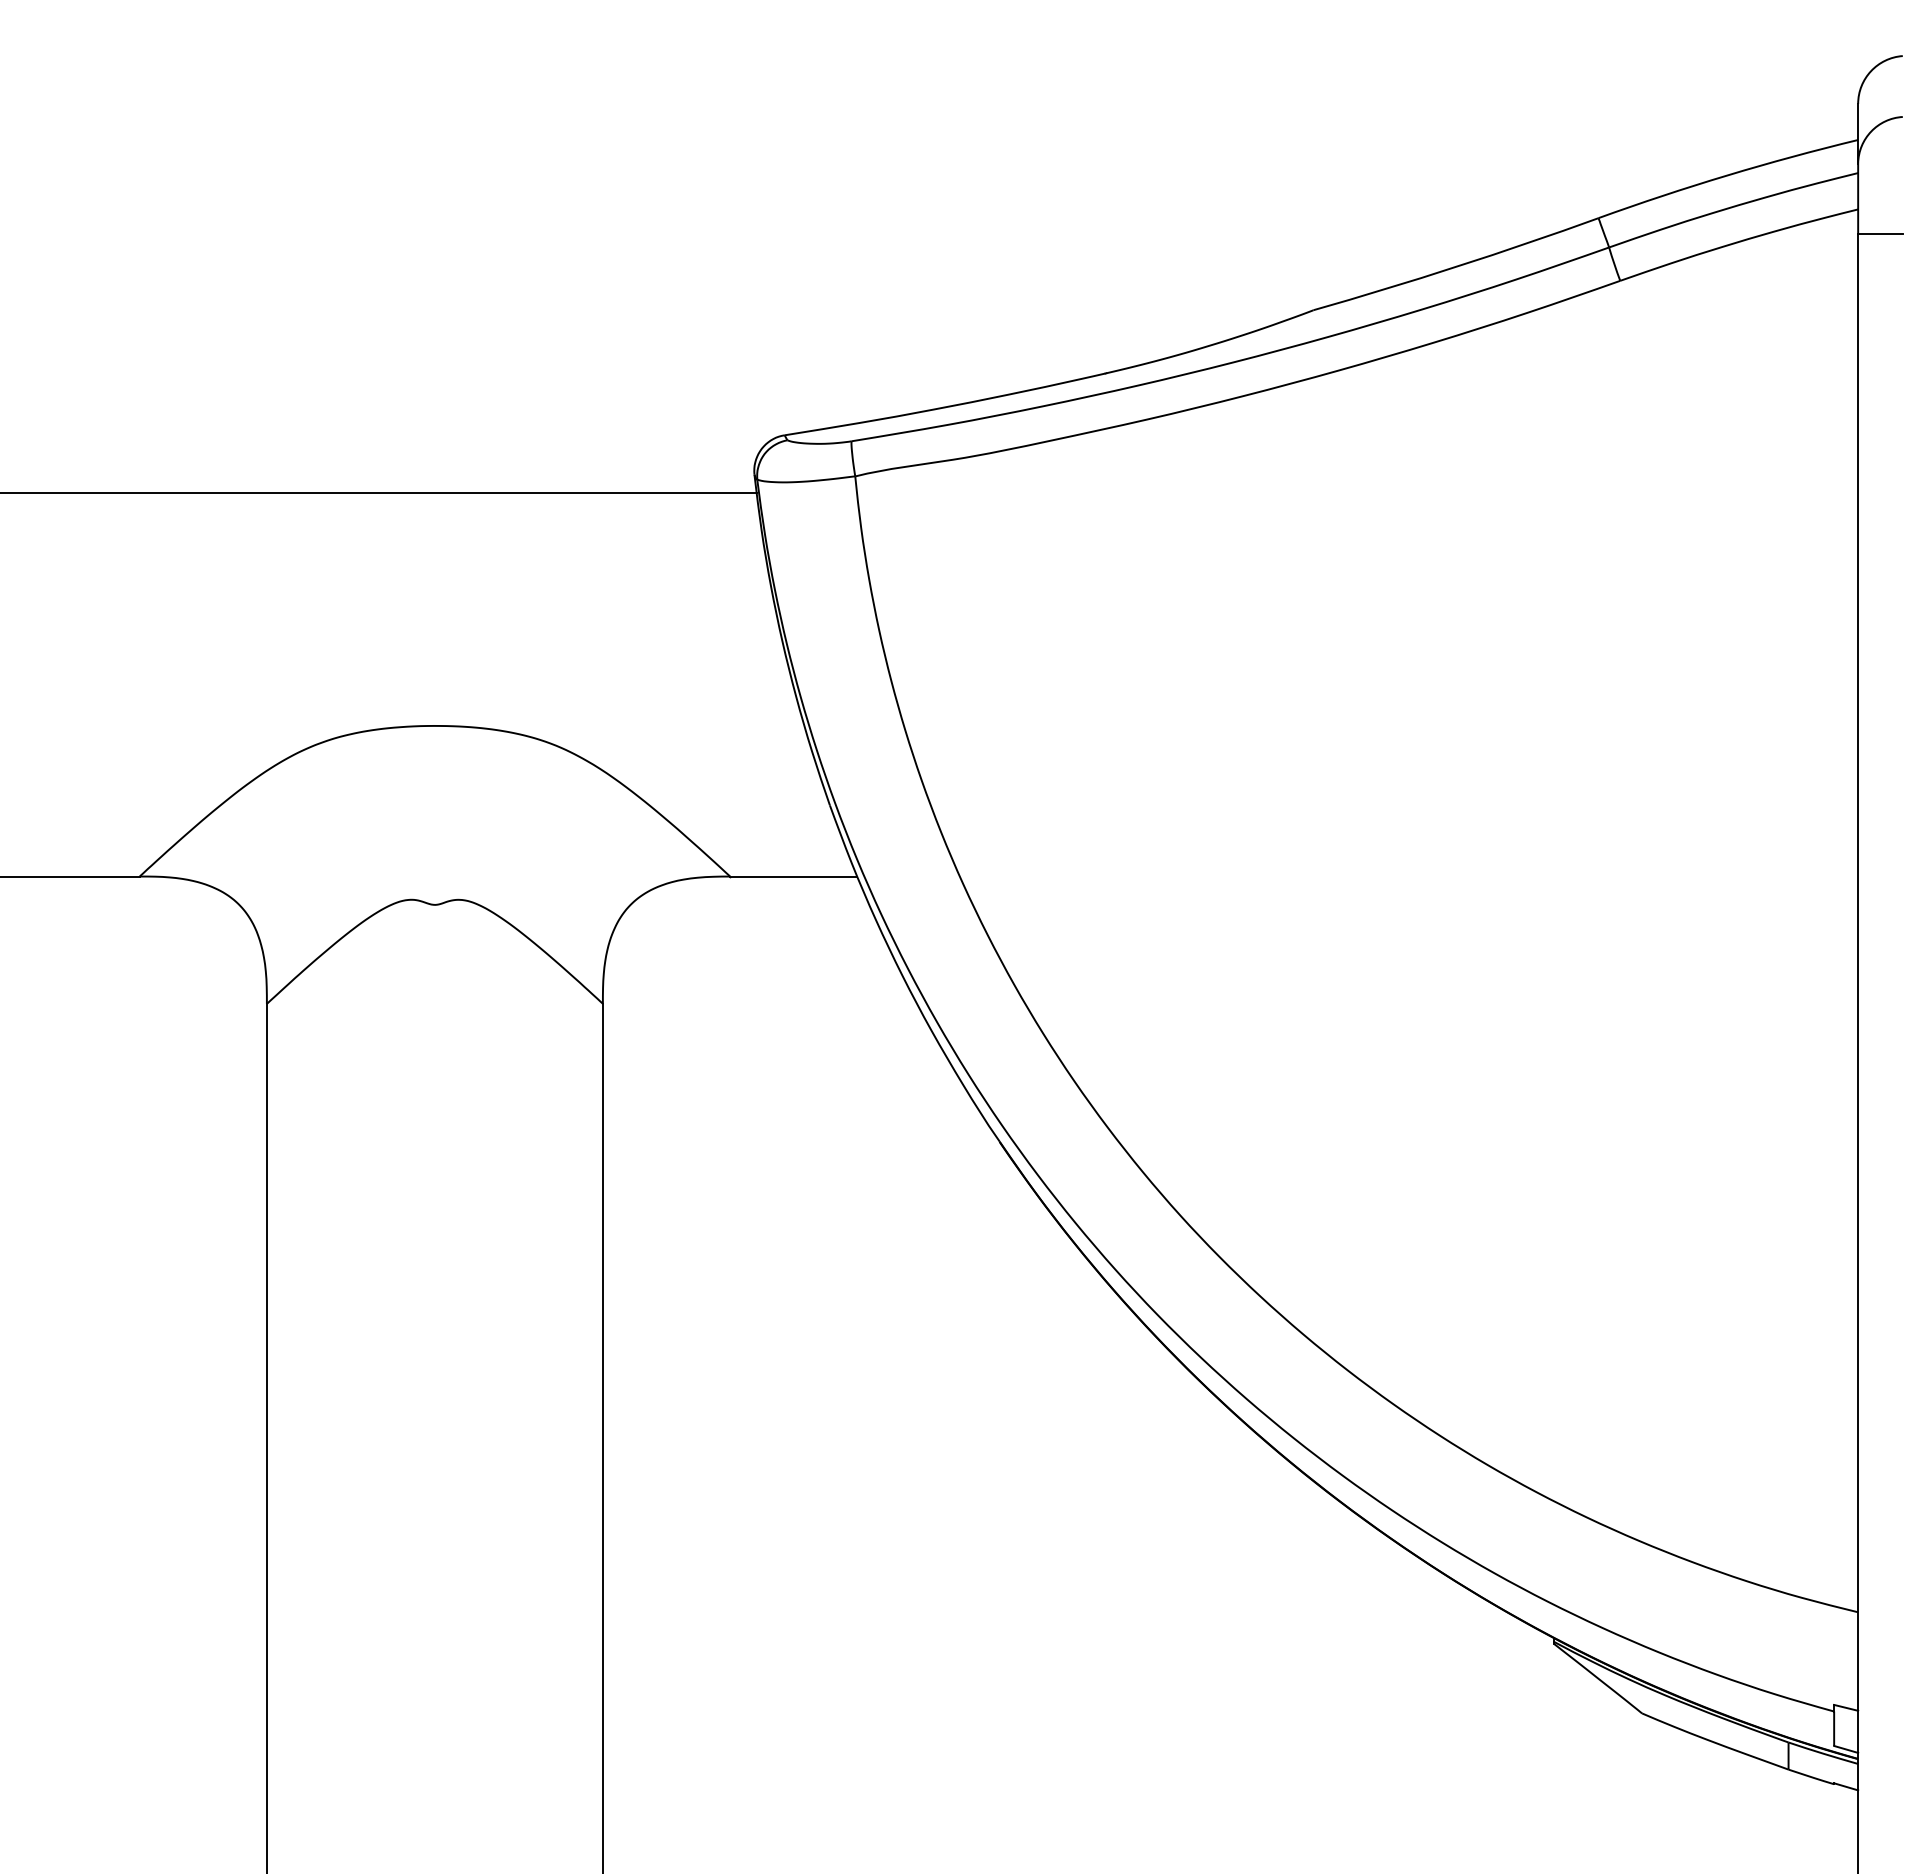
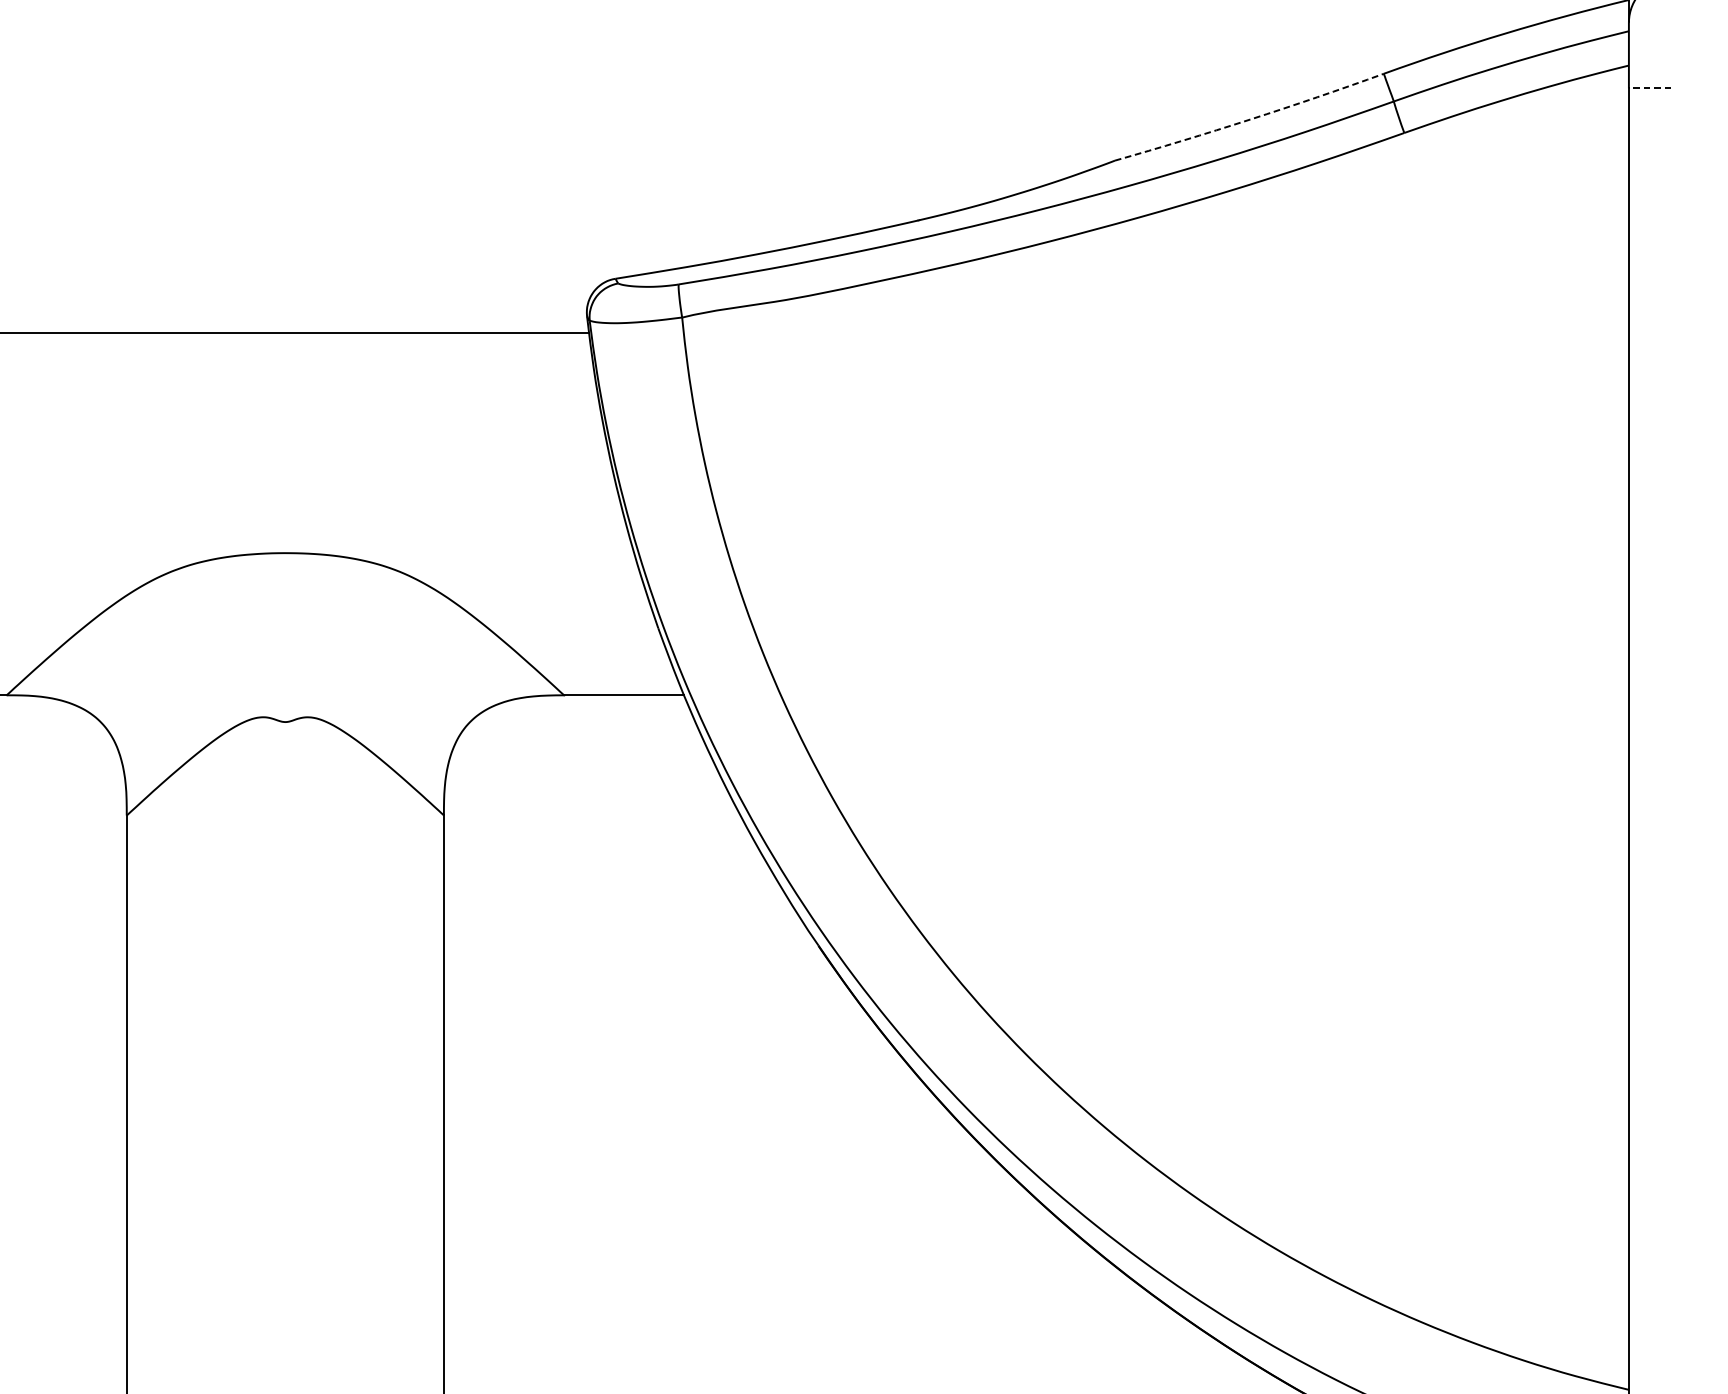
line: (1880, 233) -> (1650, 88), solid -> dashed
arc: (1456, 266) -> (1249, 119), solid -> dashed

